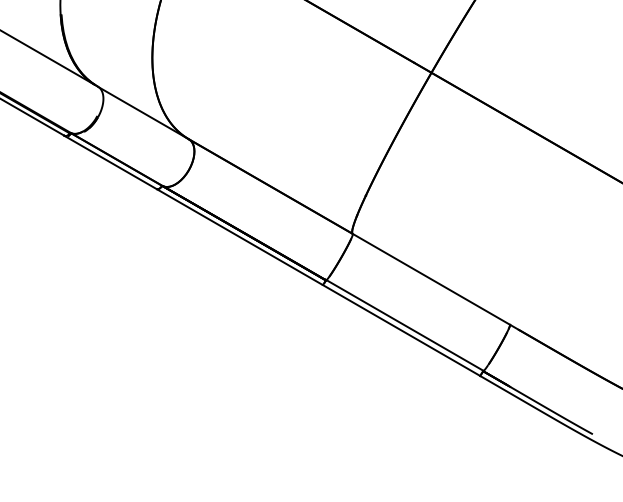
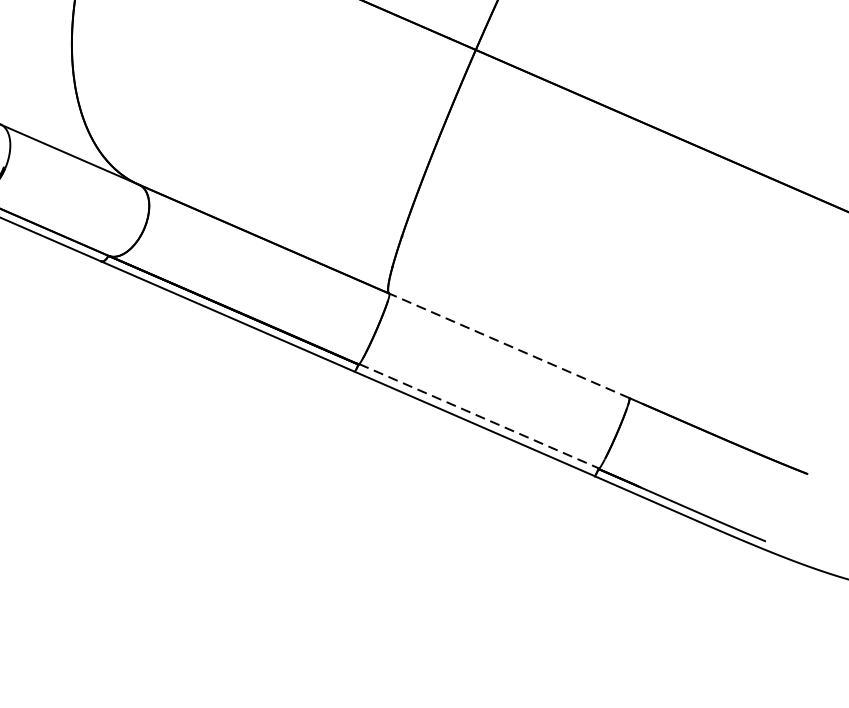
line: (431, 279) -> (509, 346), solid -> dashed
line: (405, 325) -> (479, 416), solid -> dashed

